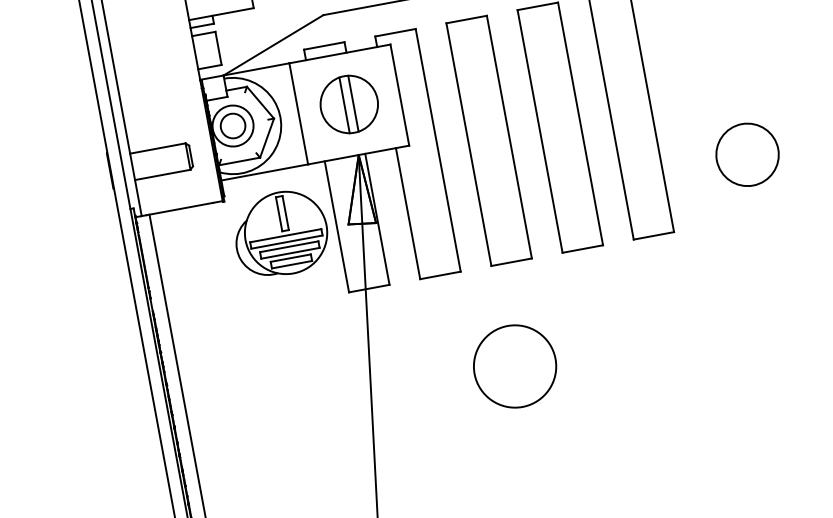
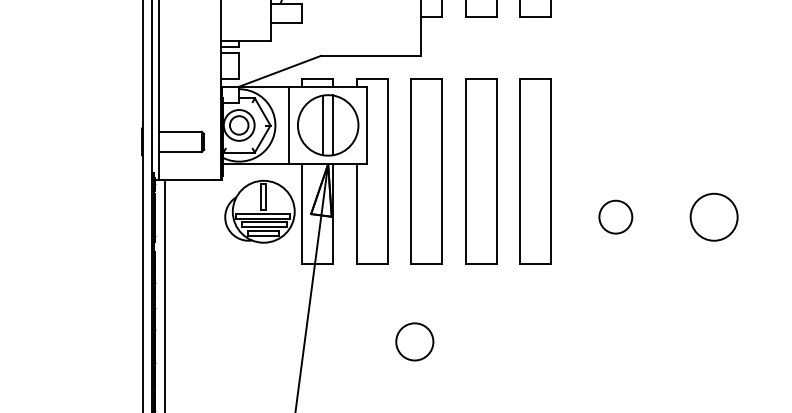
part: (348, 104) -> (327, 125), size x1.4
circle: (747, 153) -> (615, 216), size x0.7
circle: (514, 366) -> (414, 341), size x0.6

